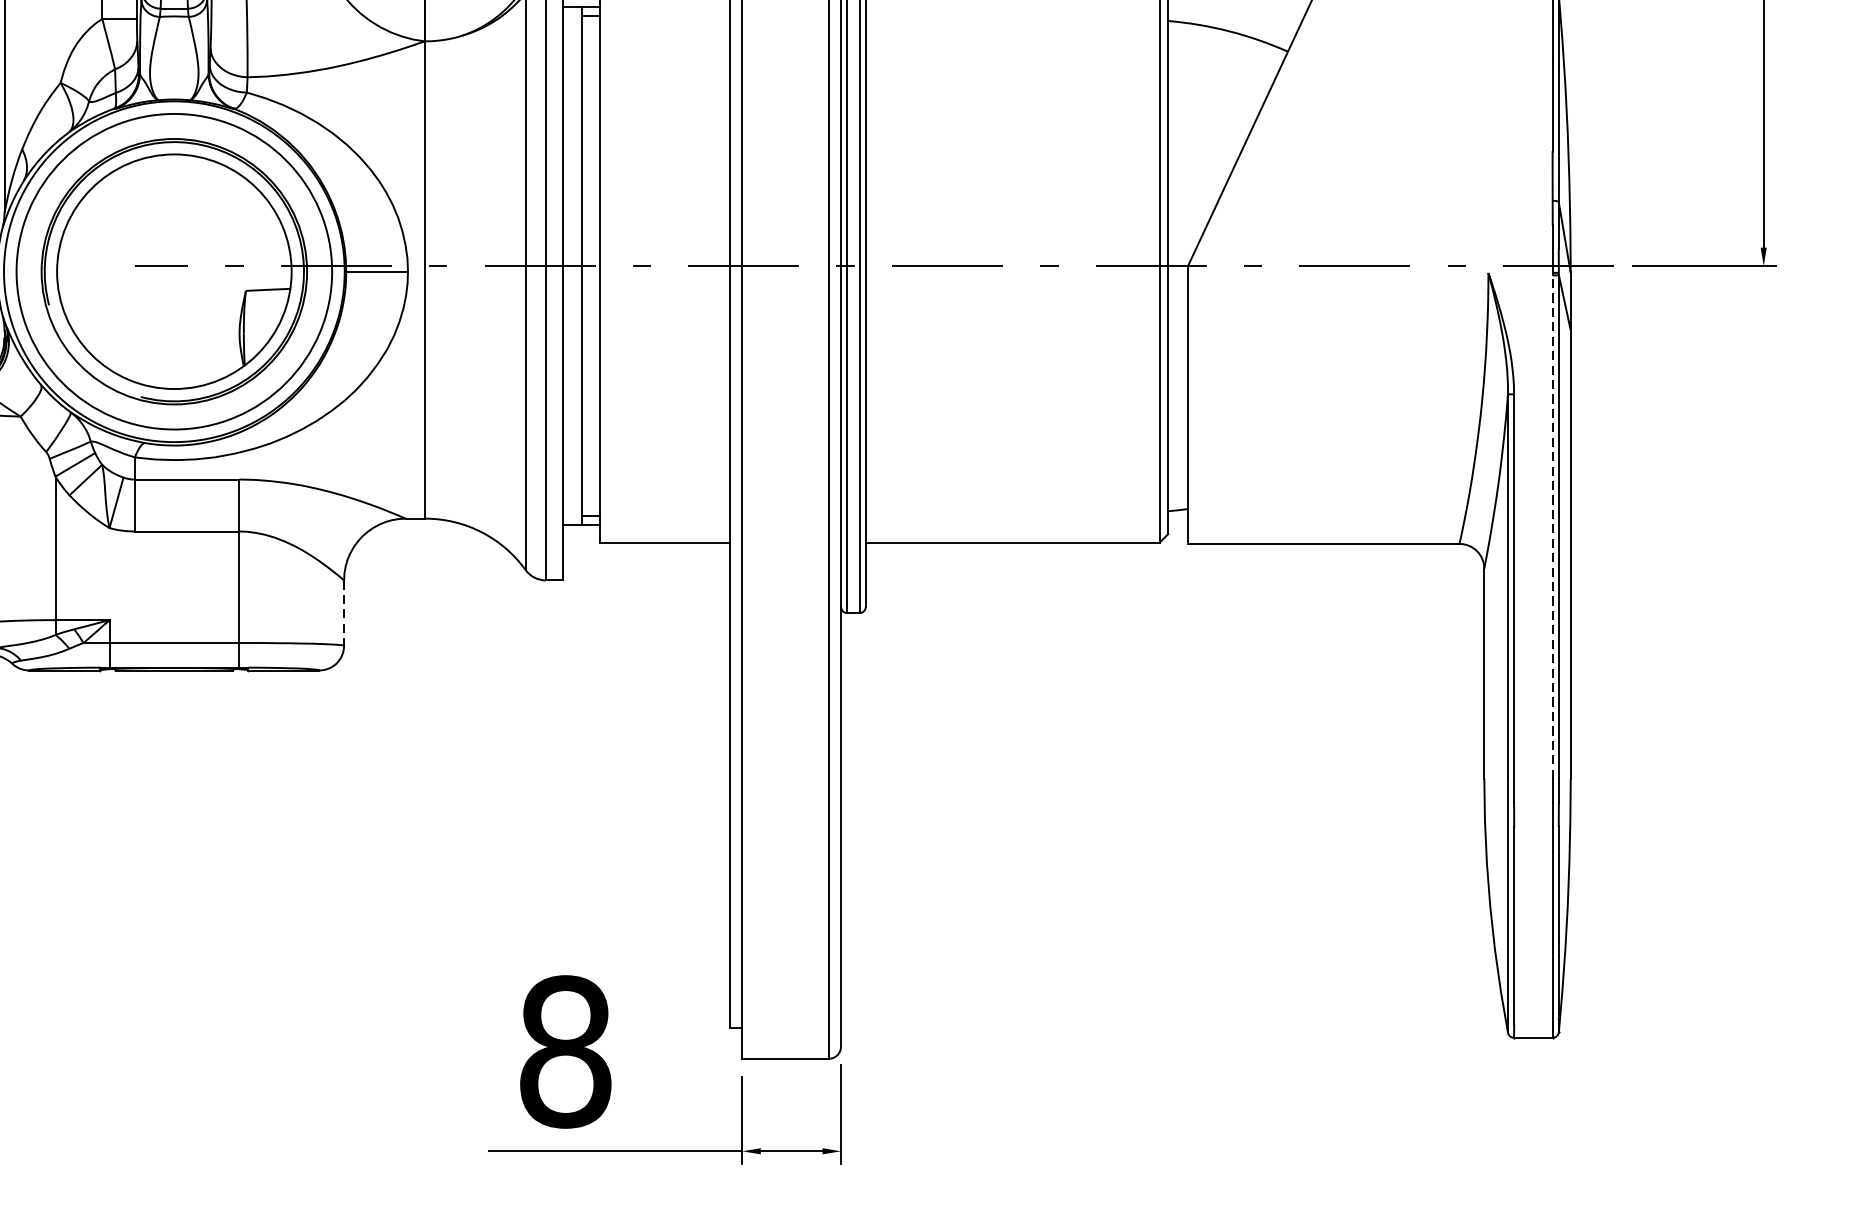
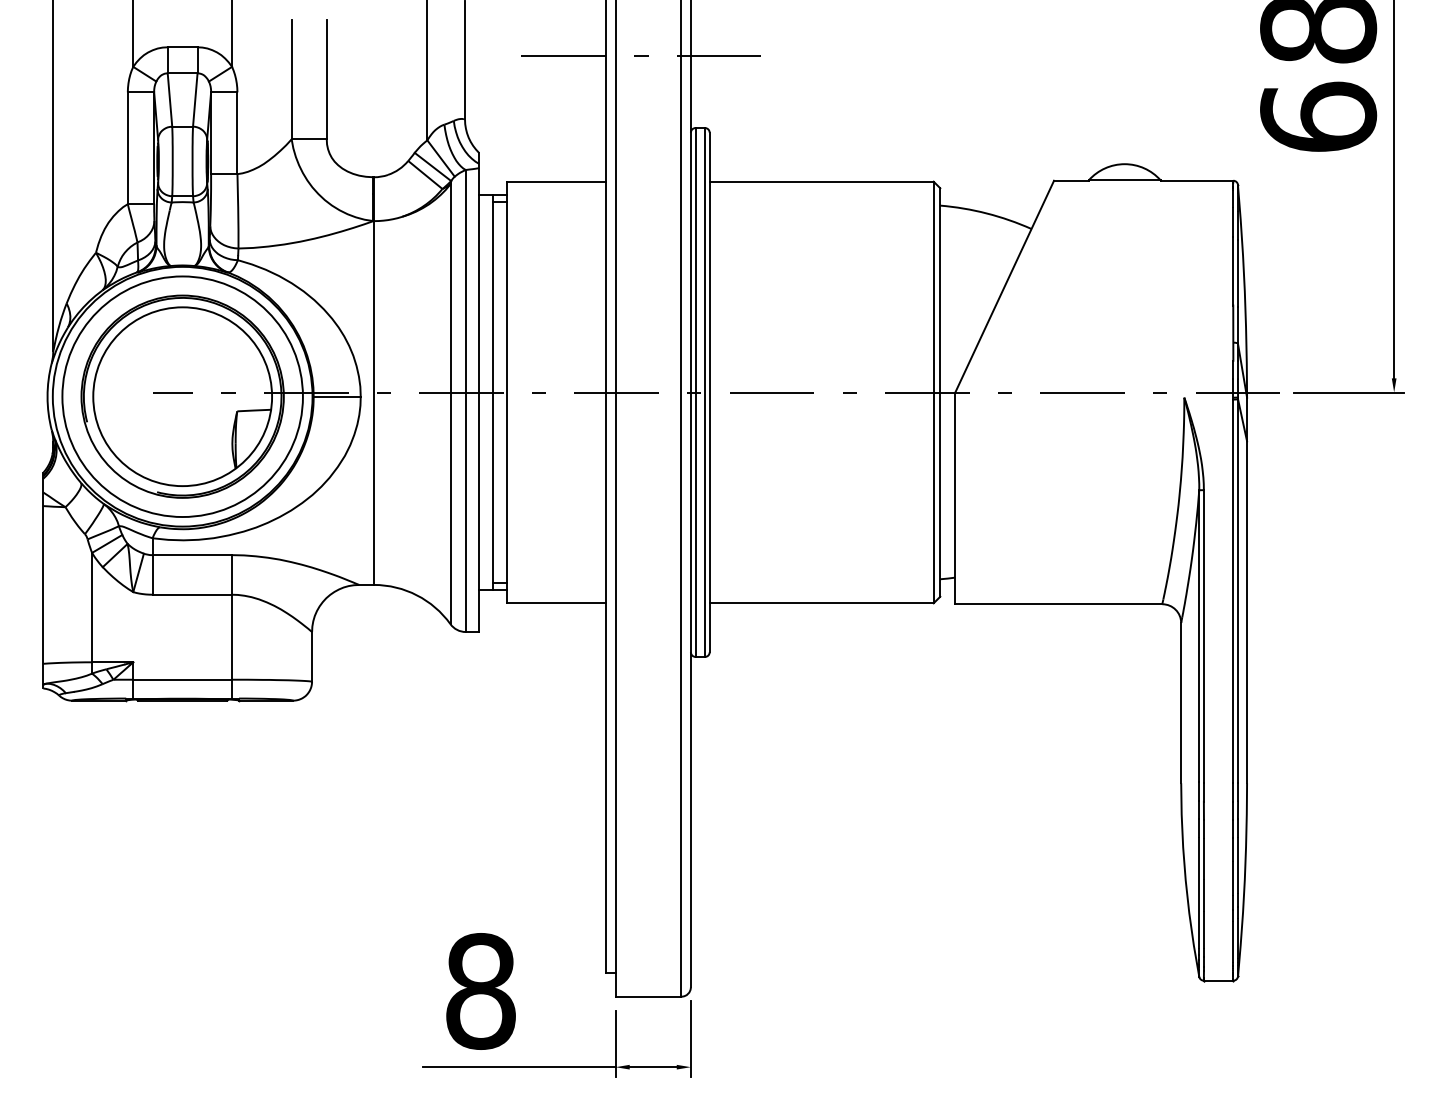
line: (1552, 527) -> (1233, 591), dashed -> solid
line: (344, 612) -> (312, 656), dashed -> solid

